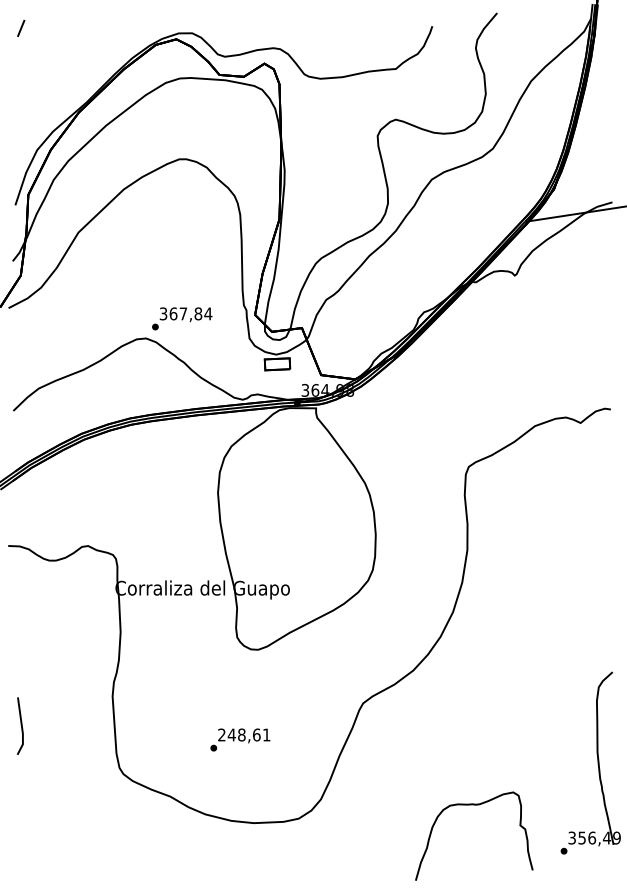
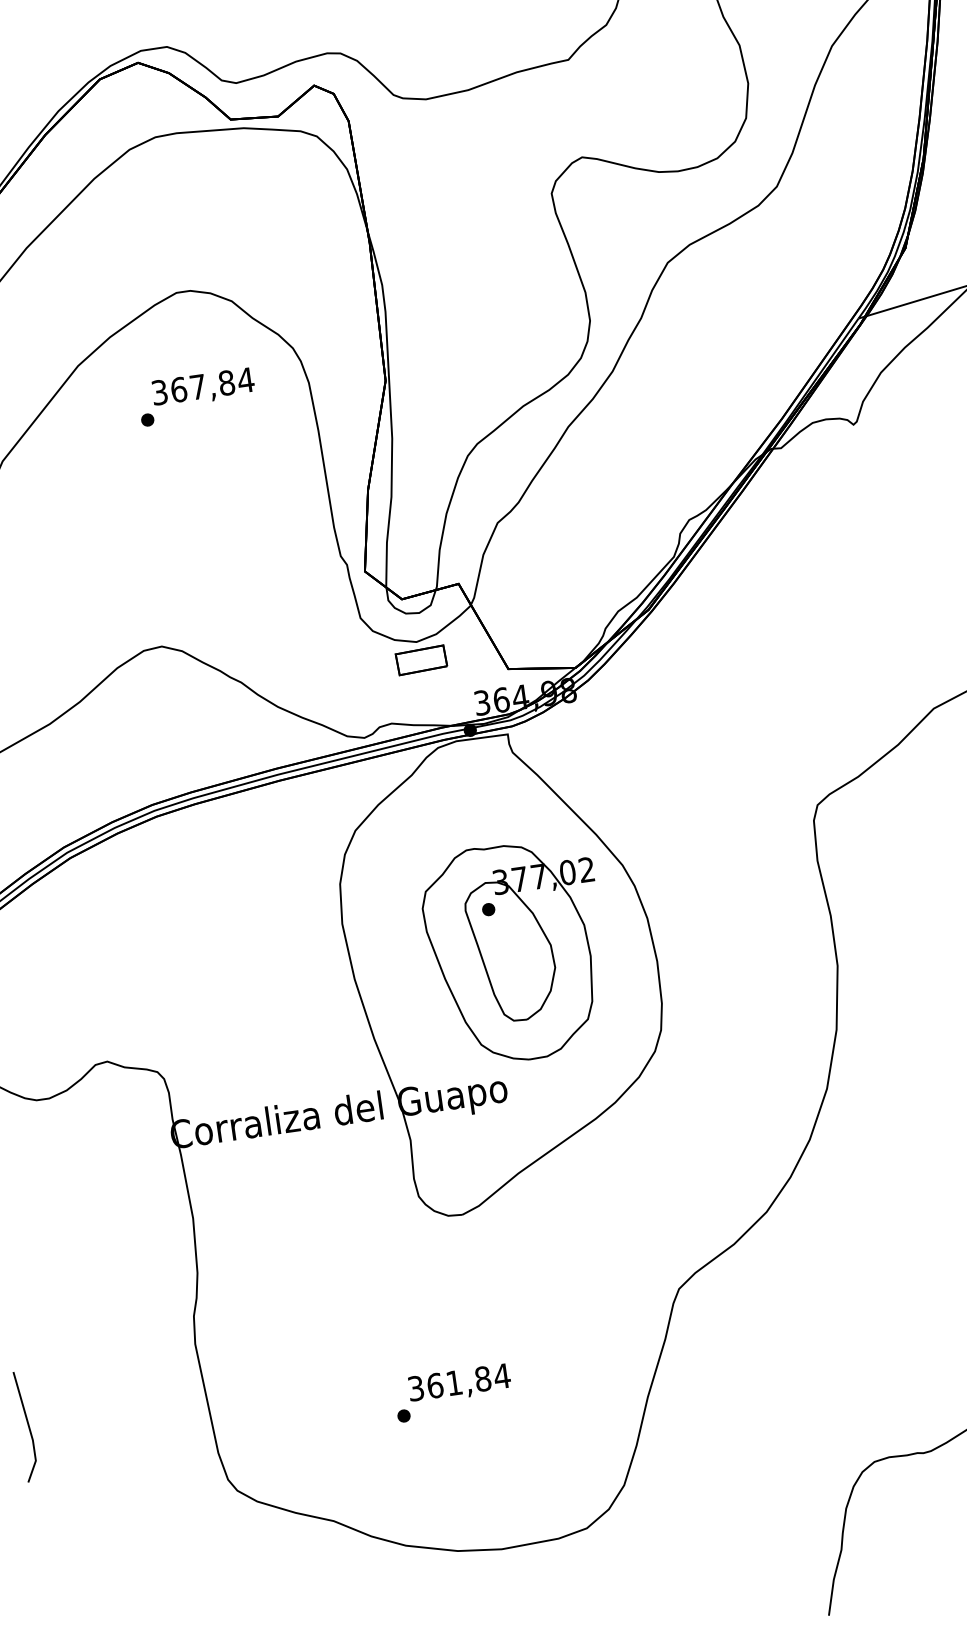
text: (182, 318) -> (197, 396), moved
part: (304, 519) -> (515, 951), added
text: (244, 734) -> (459, 1381), 248,61 -> 361,84

